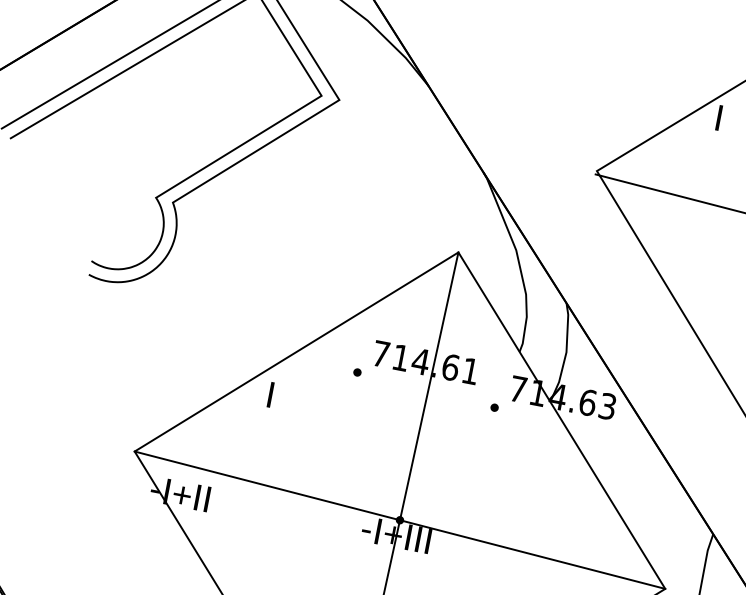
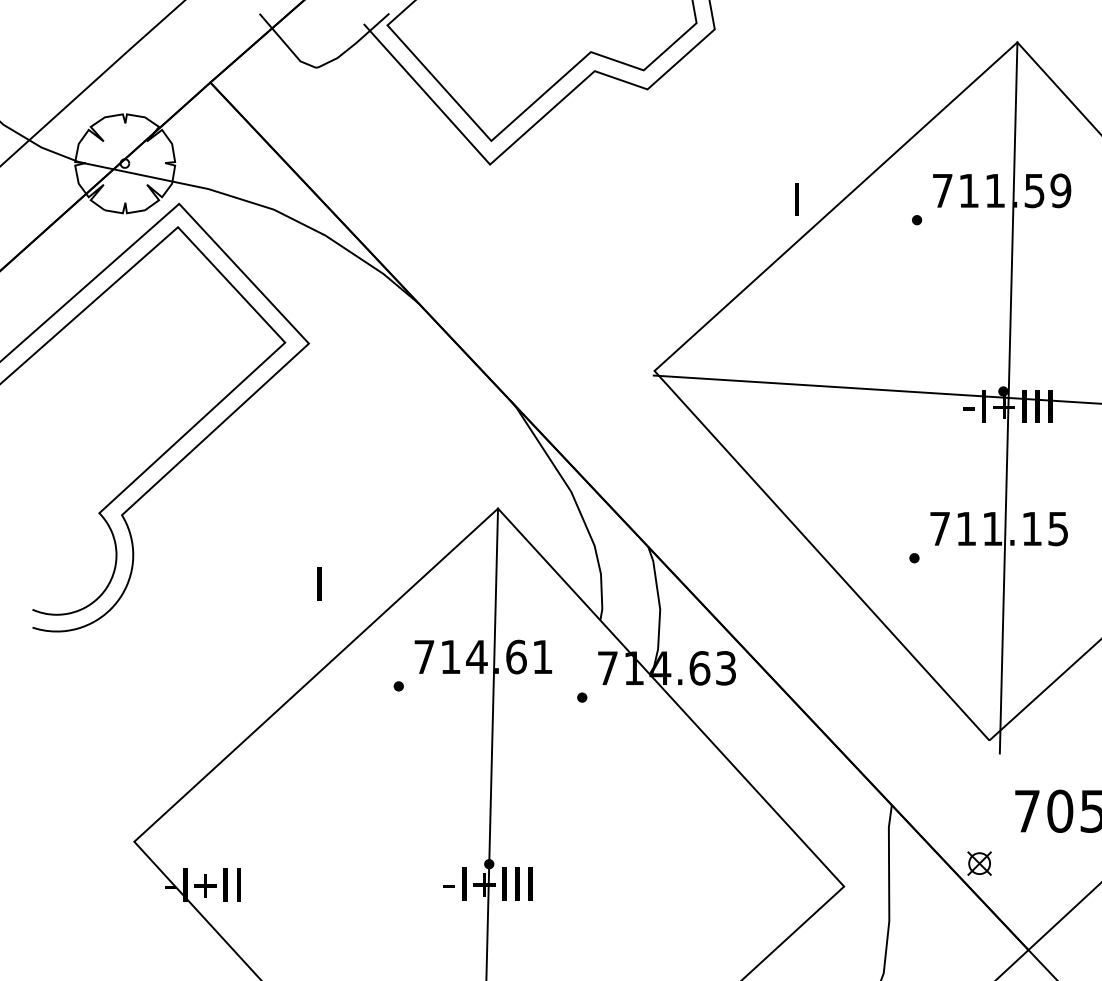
text: (718, 118) -> (796, 199), moved
text: (270, 394) -> (319, 583), moved
line: (400, 519) -> (489, 863), removed

